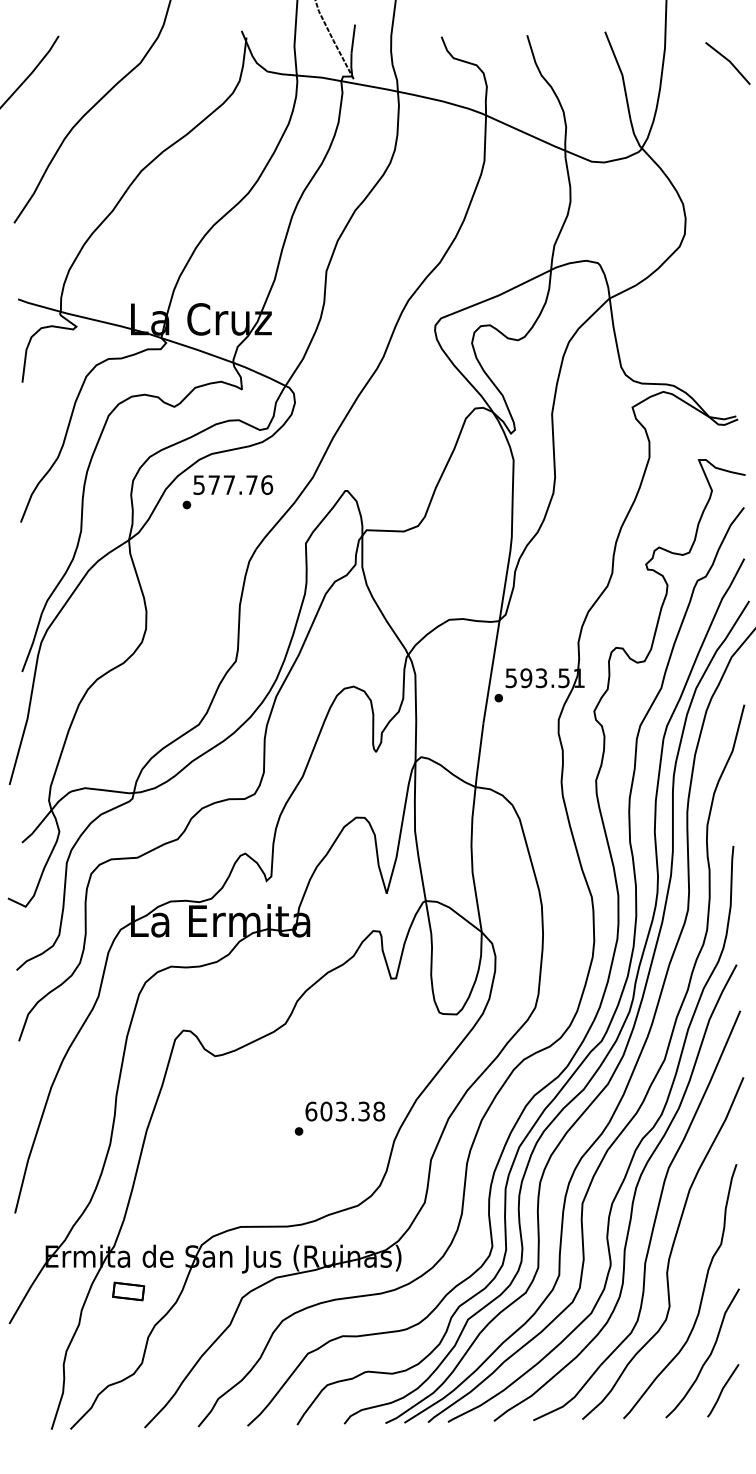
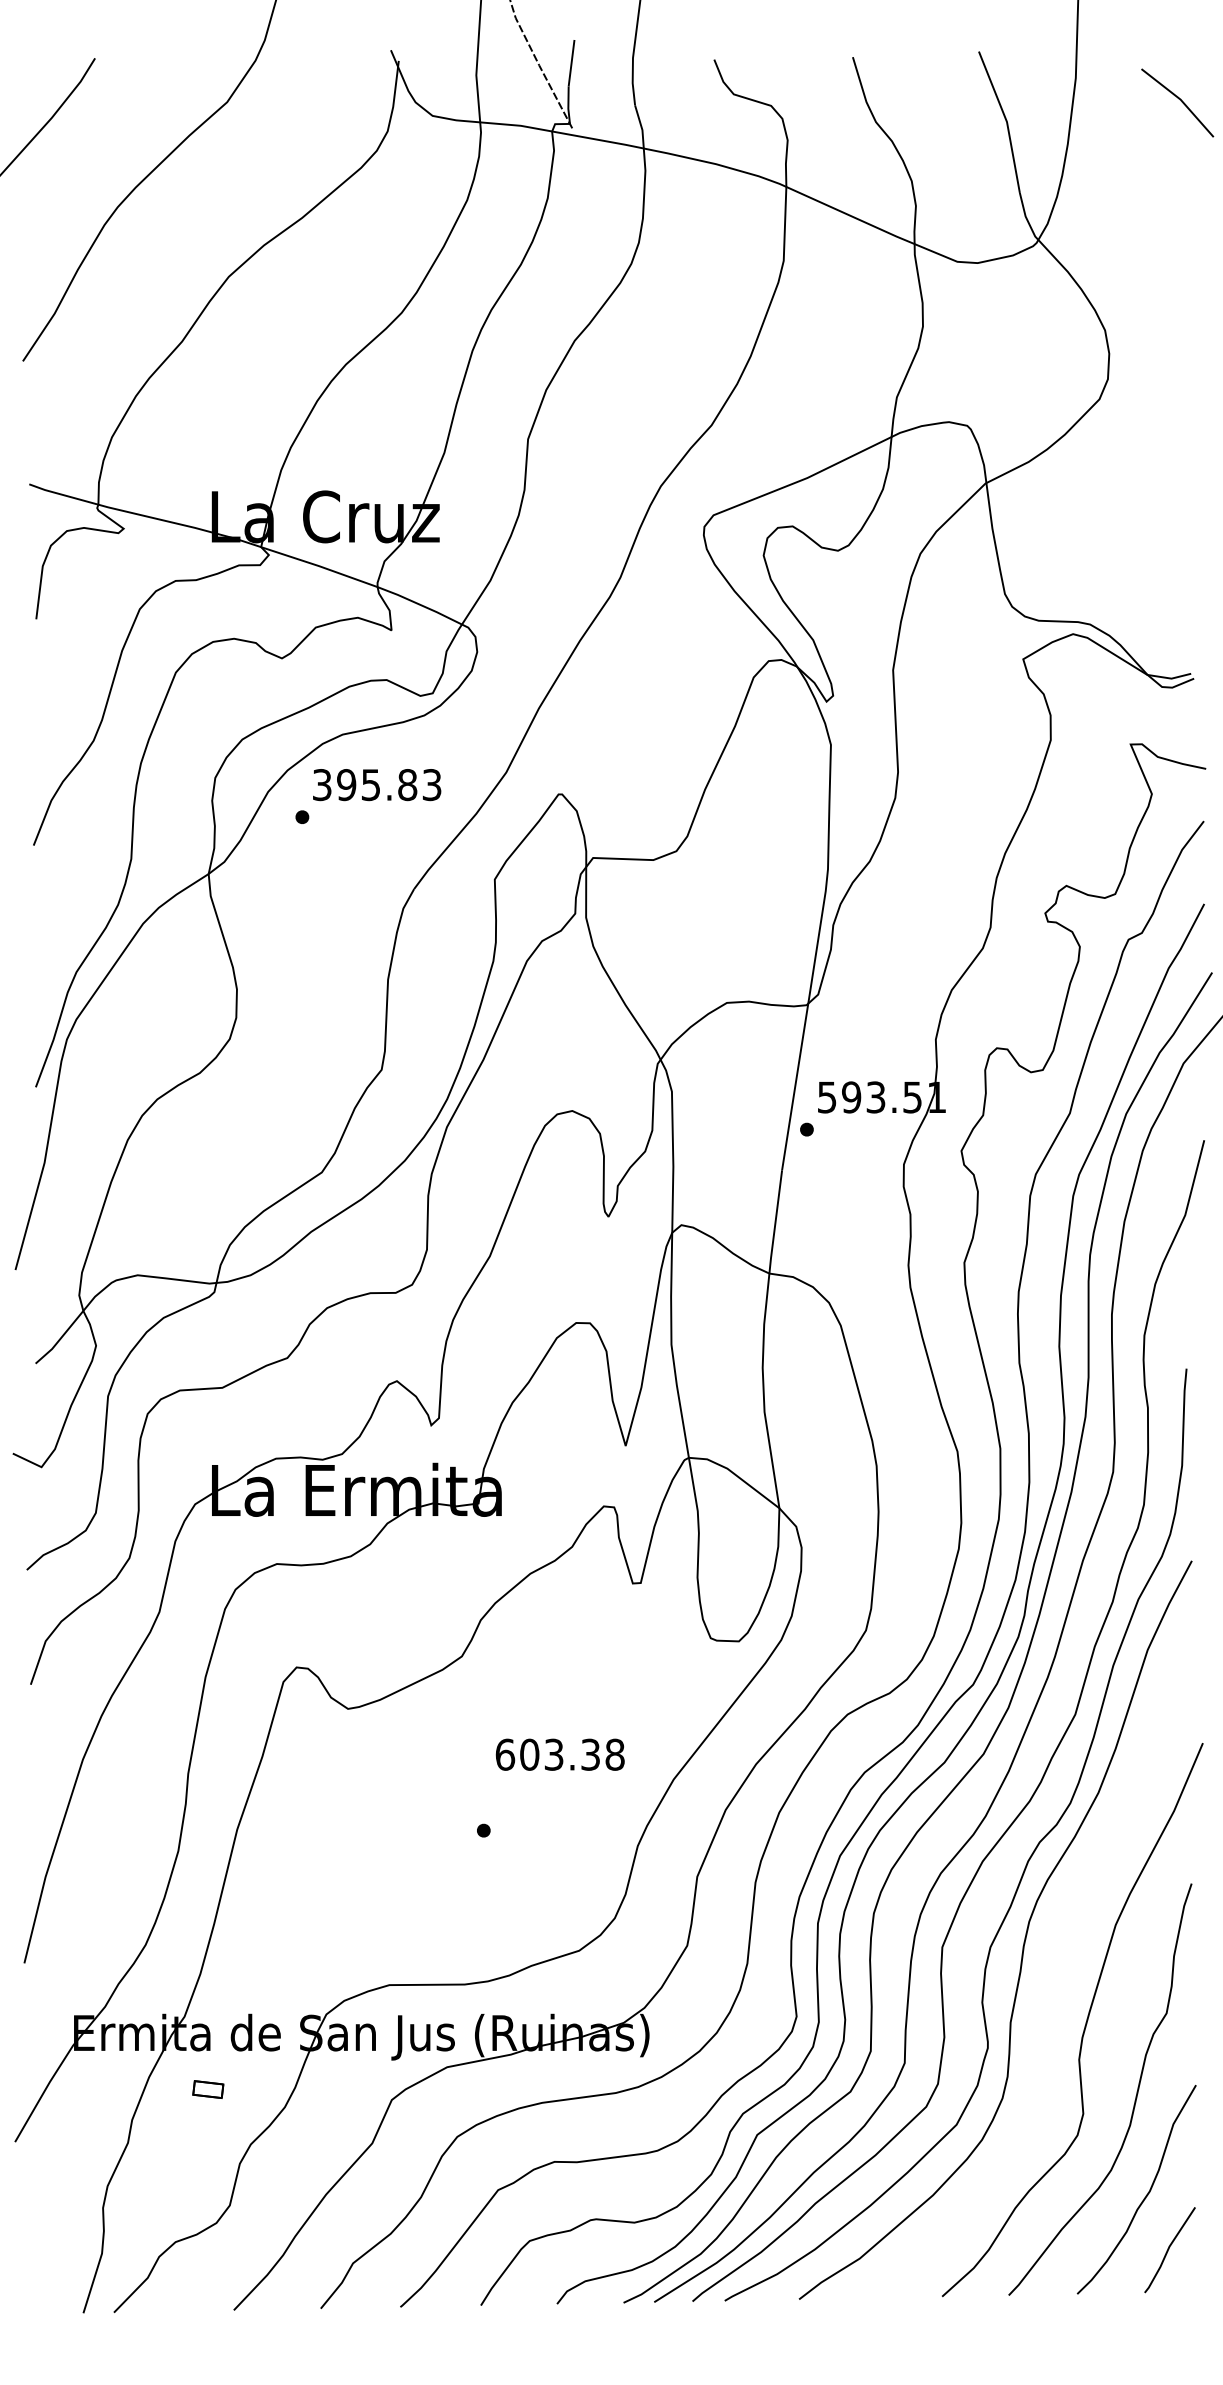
text: (233, 484) -> (377, 784), 577.76 -> 395.83
text: (345, 1111) -> (560, 1754), moved
curve: (654, 1217) -> (1058, 1969), removed
part: (128, 1291) -> (207, 2089), size x0.6

